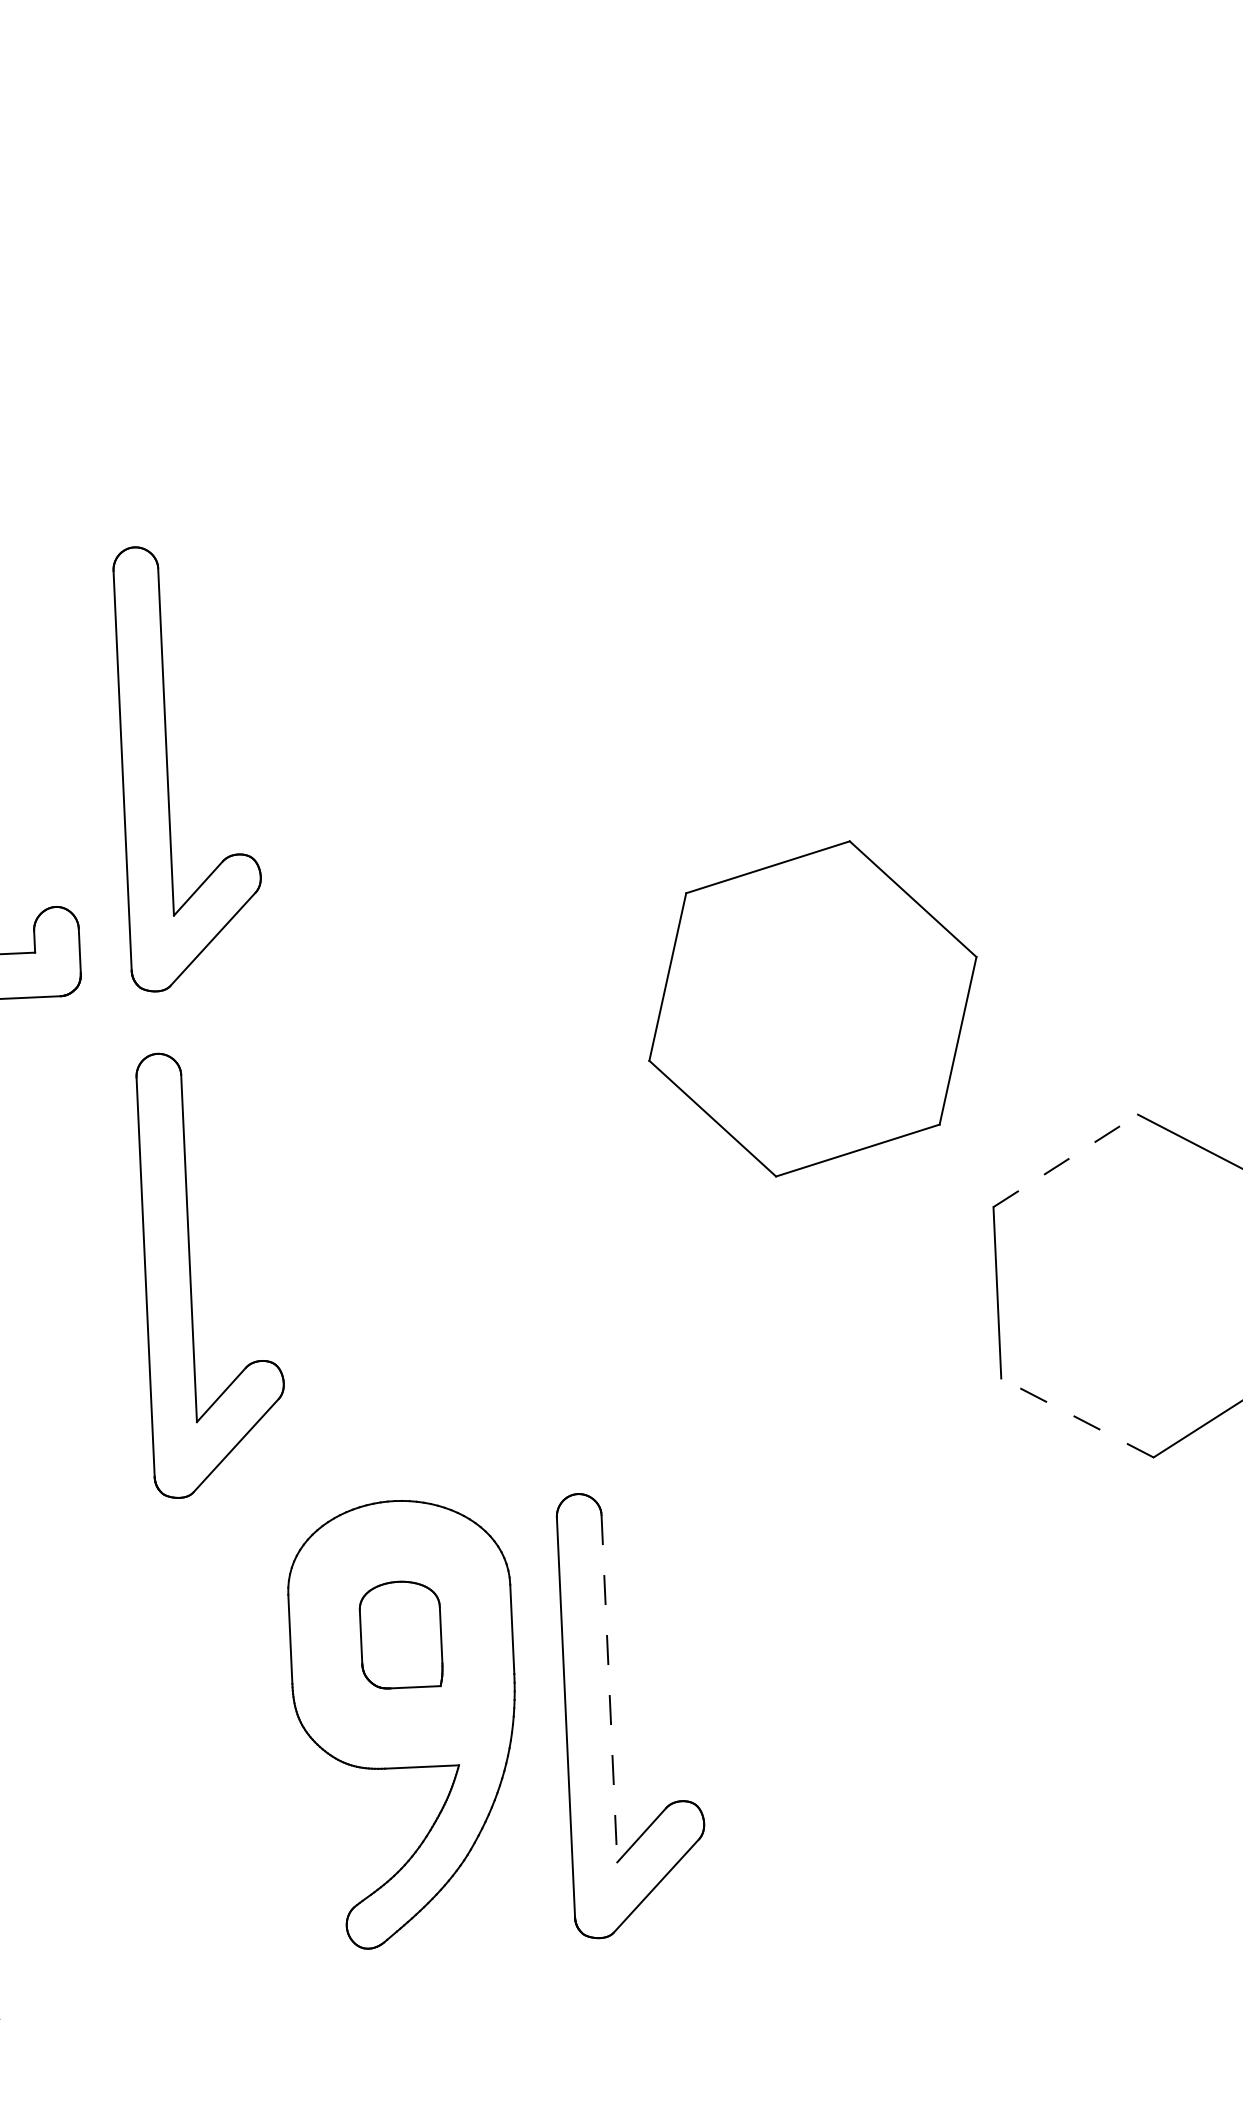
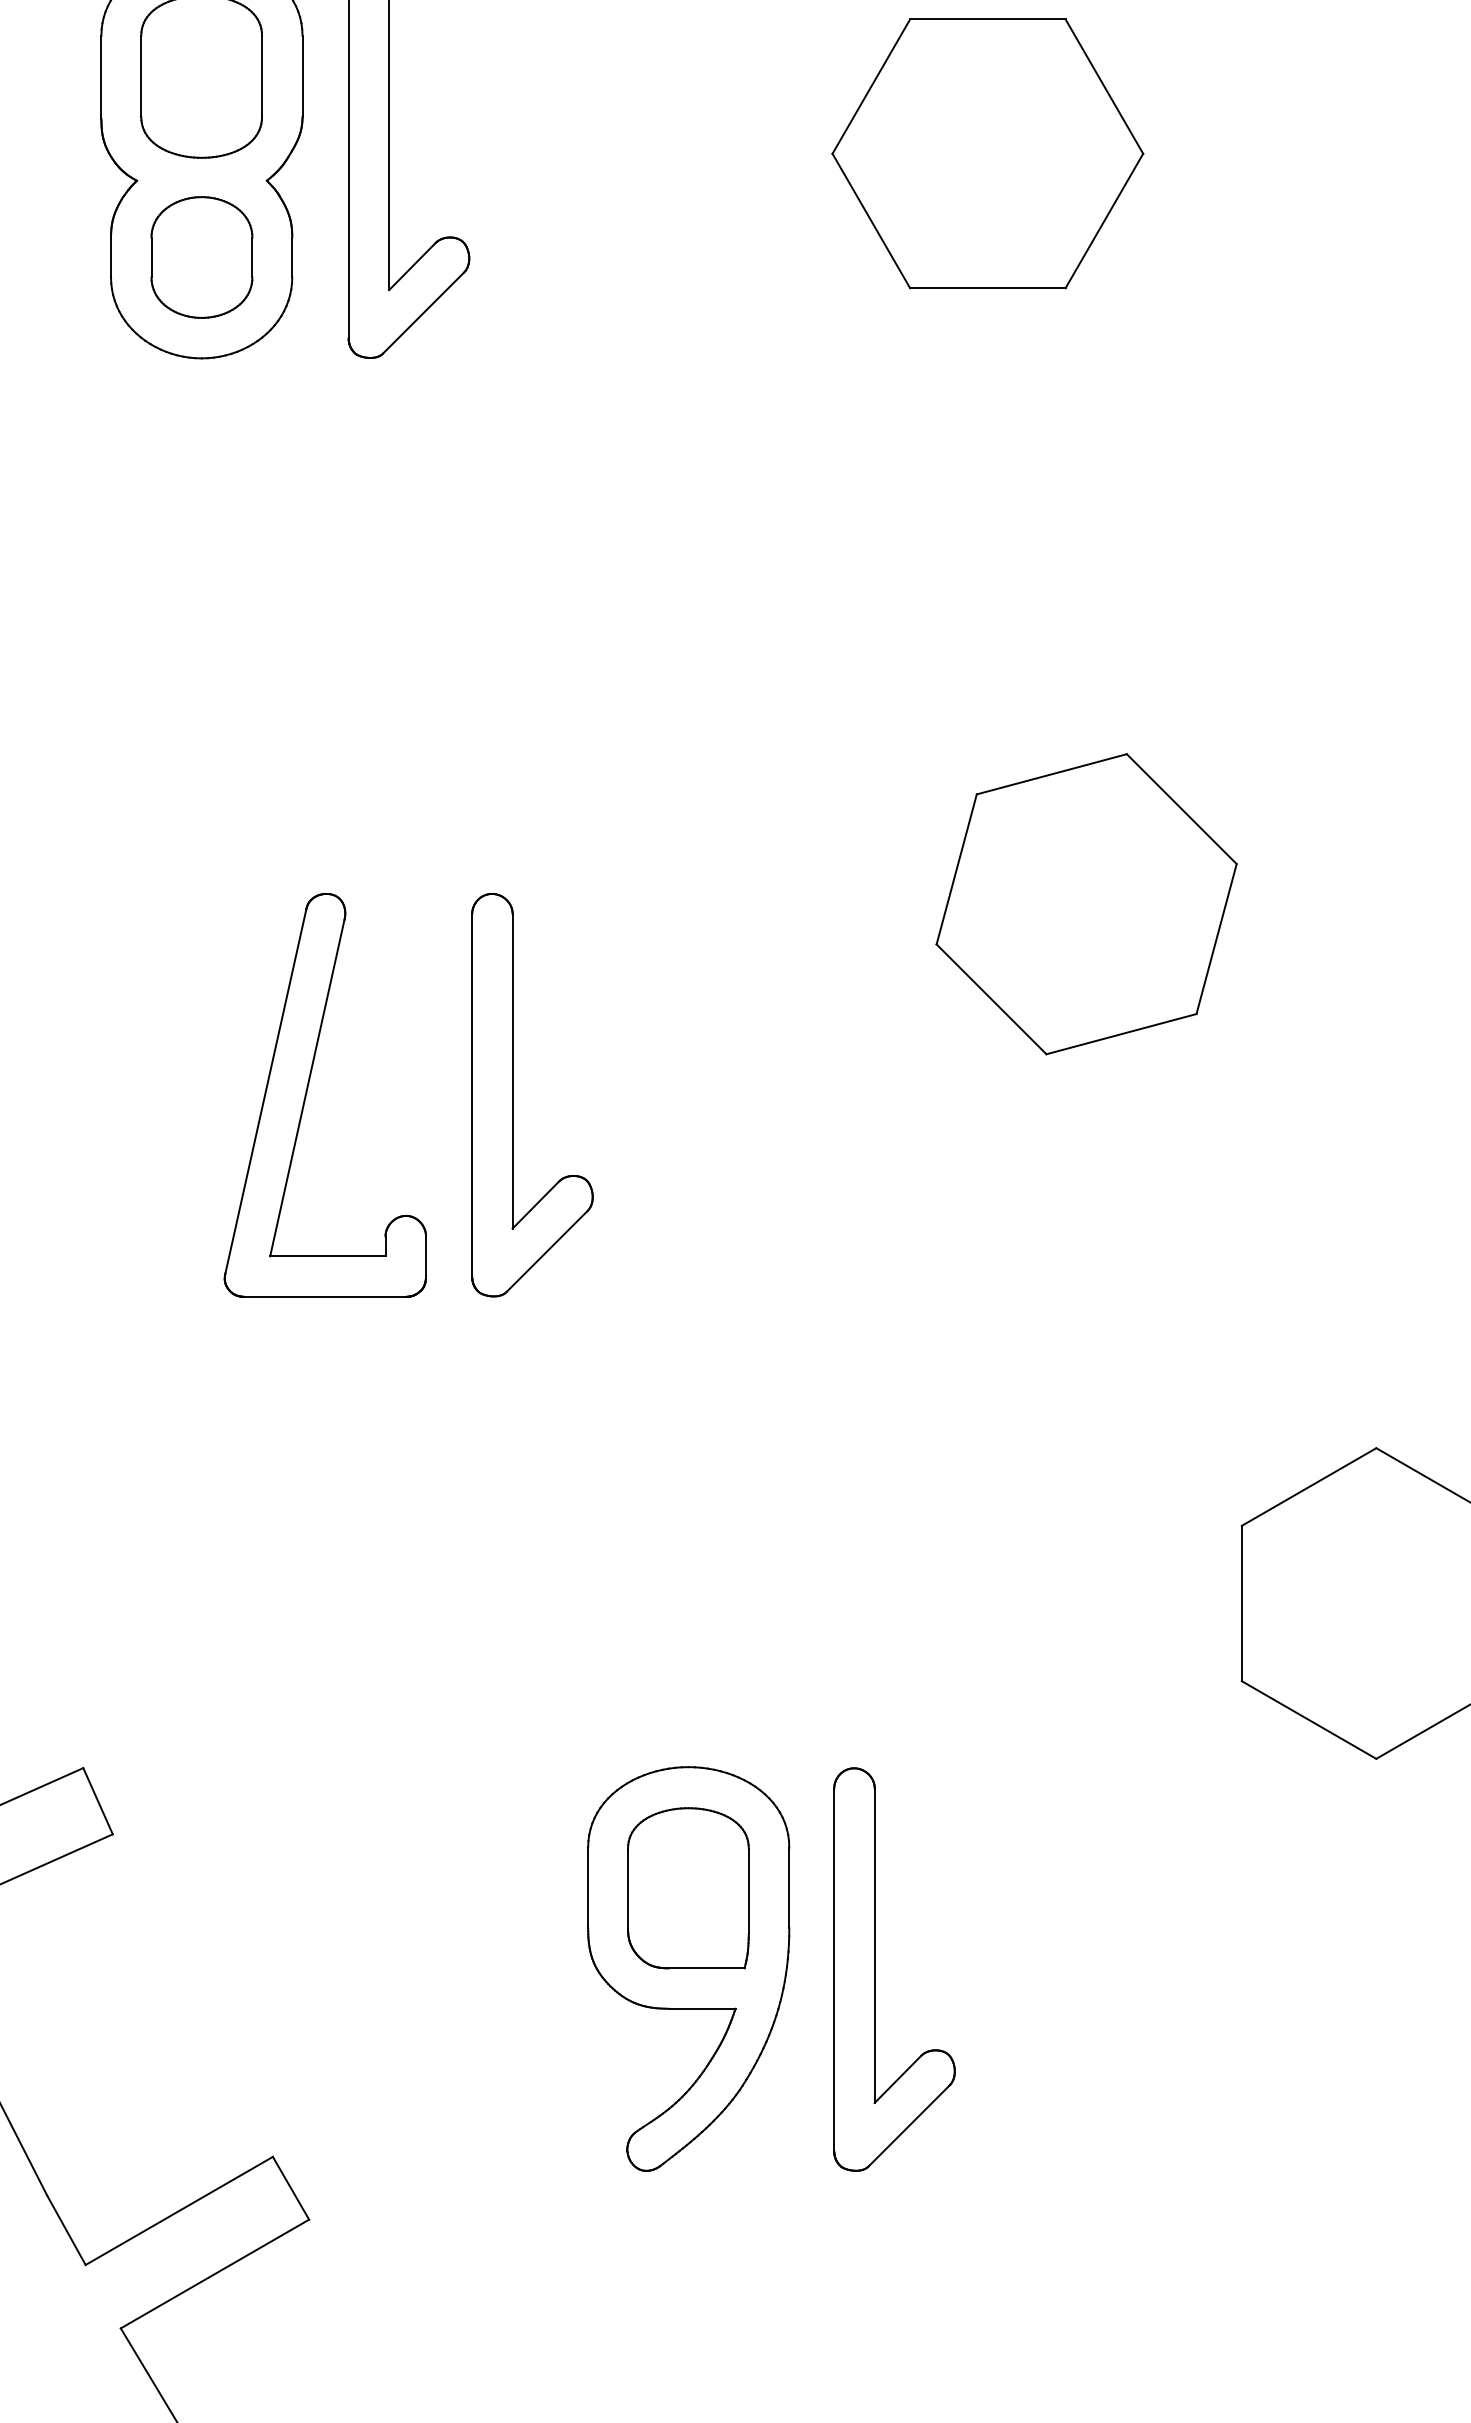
part: (812, 1009) -> (1086, 904), moved
line: (1066, 1161) -> (1309, 1487), dashed -> solid
part: (191, 1275) -> (513, 1554), removed
line: (1077, 1418) -> (1309, 1720), dashed -> solid
part: (401, 1634) -> (688, 1888), size x1.67
line: (609, 1689) -> (874, 1946), dashed -> solid

